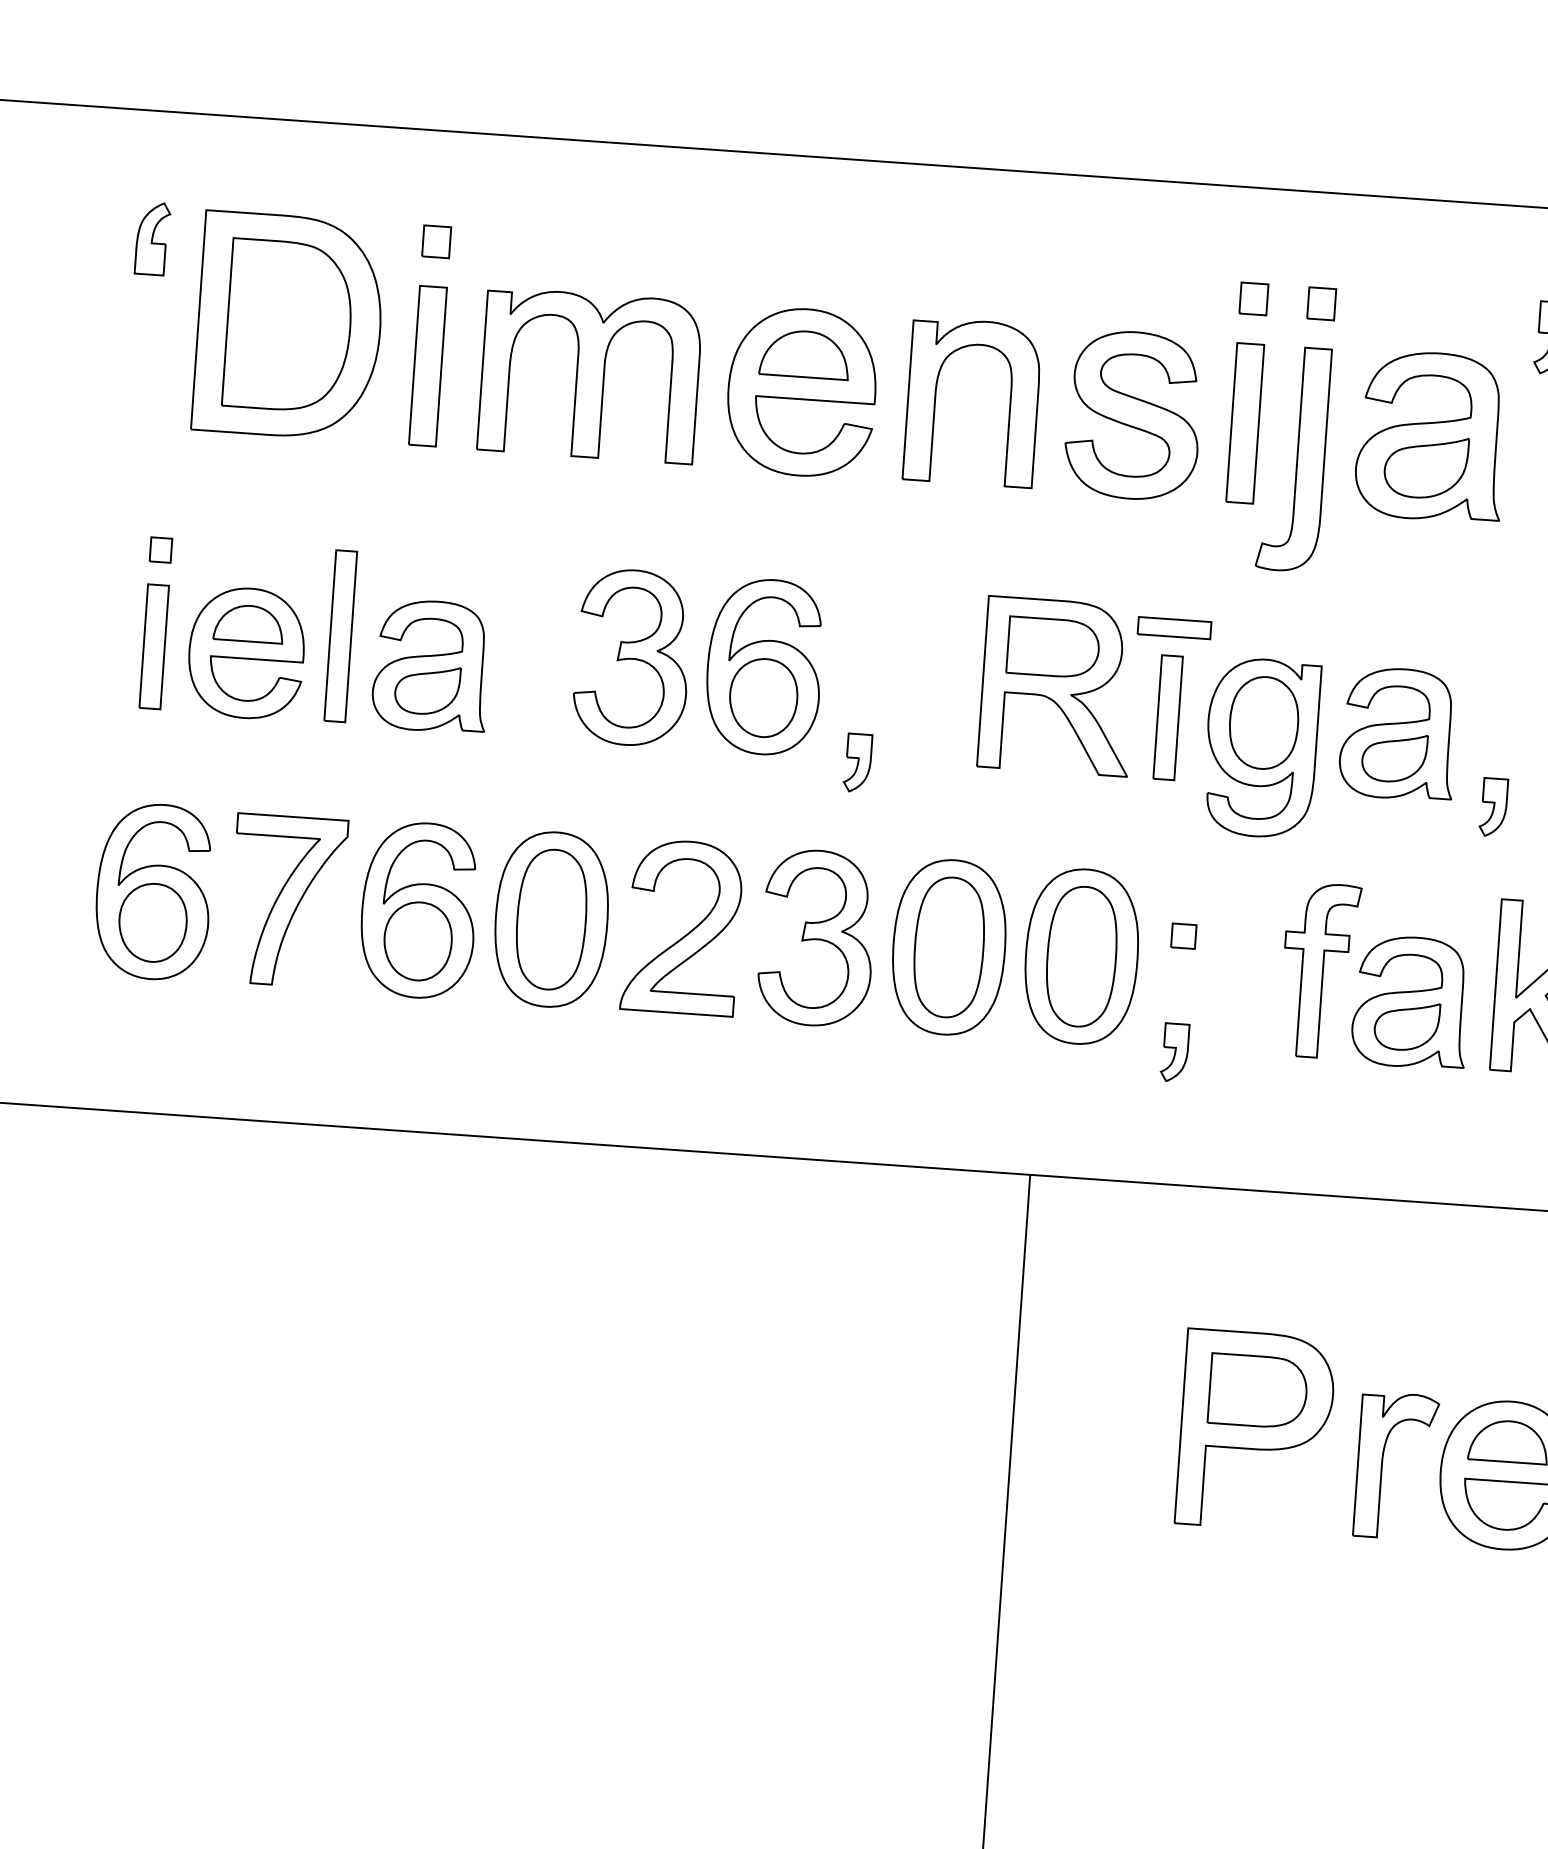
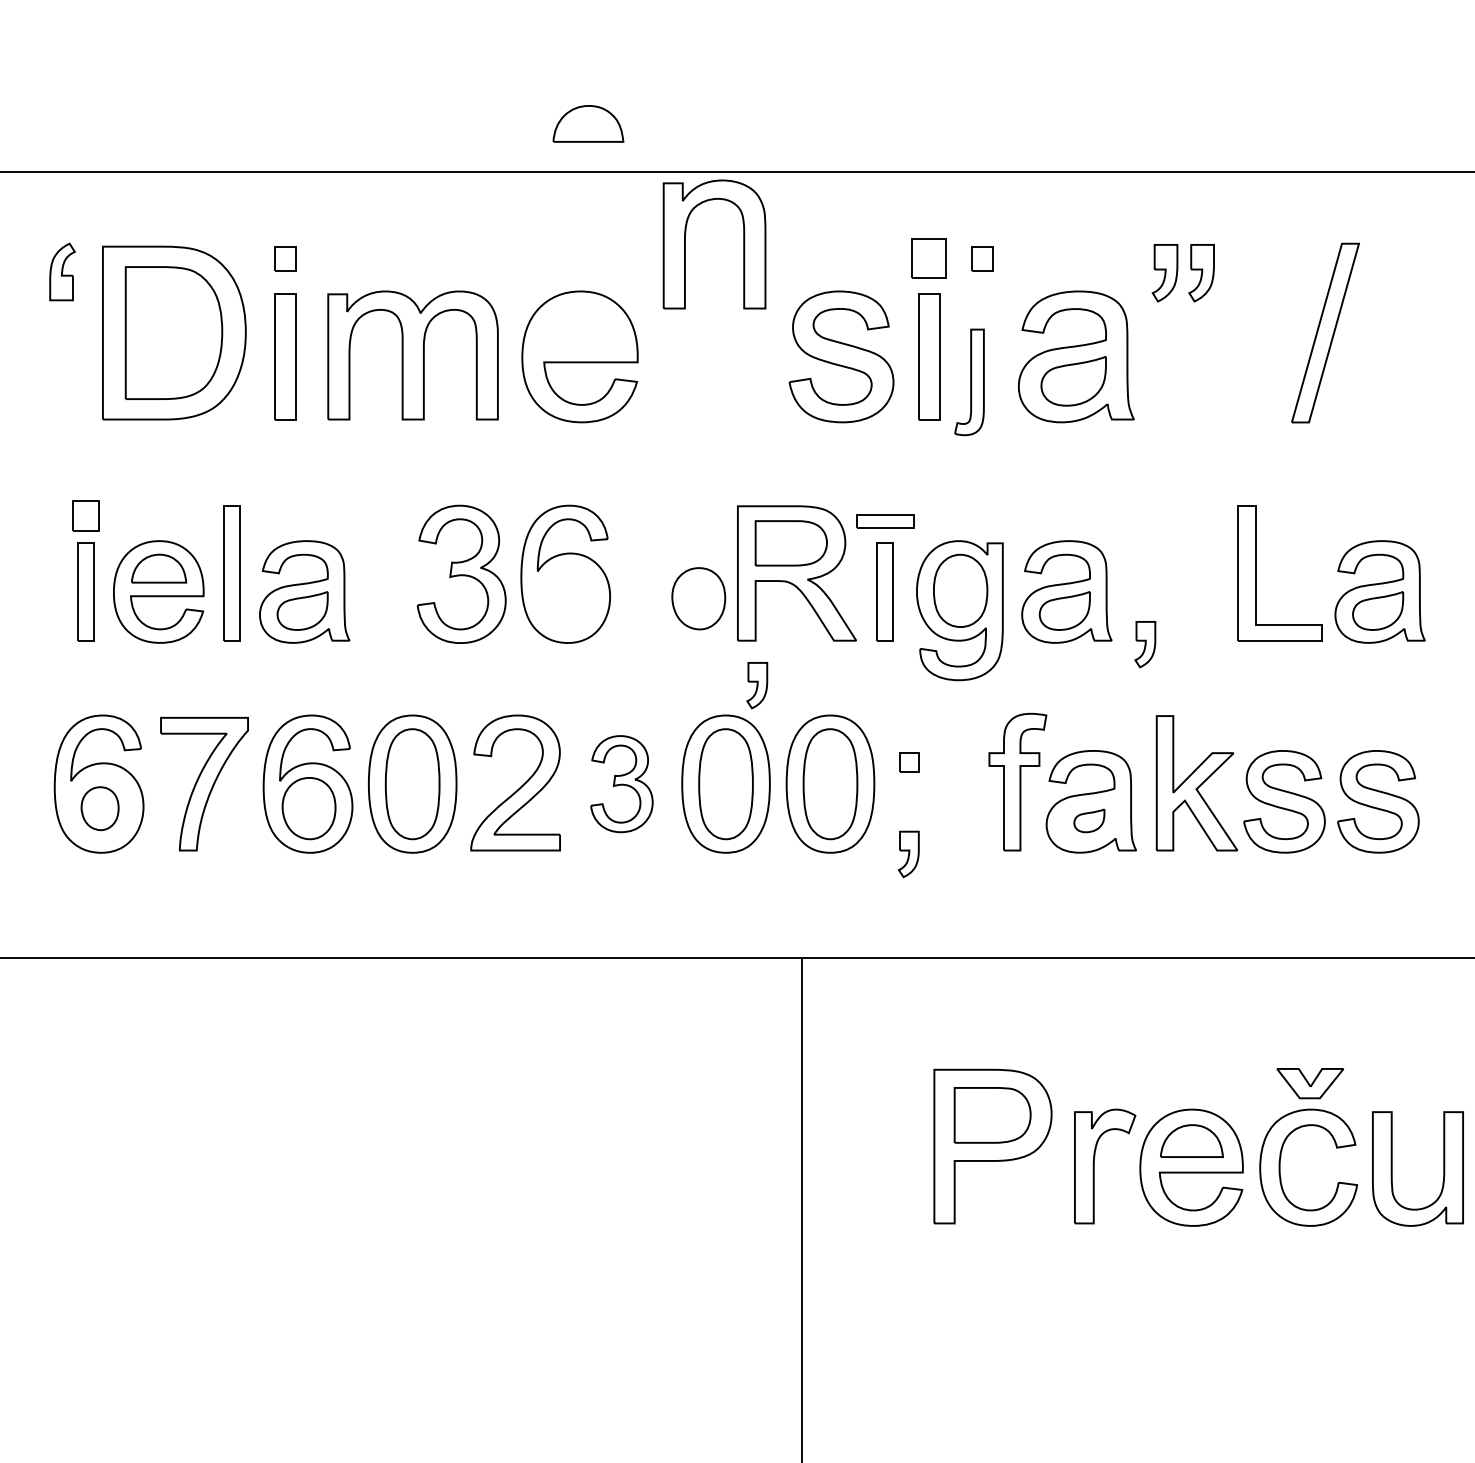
part: (1254, 298) -> (929, 258), size x1.6
part: (805, 353) -> (588, 123), moved
part: (935, 399) -> (685, 244), moved
part: (1293, 459) -> (969, 382), size x0.6
part: (160, 549) -> (85, 515), size x1.6
part: (763, 697) -> (698, 598), moved
part: (858, 762) -> (757, 685), moved
part: (152, 922) -> (99, 808), size x0.7
part: (816, 937) -> (621, 783), size x0.7
part: (1407, 1025) -> (1089, 820), size x0.6

